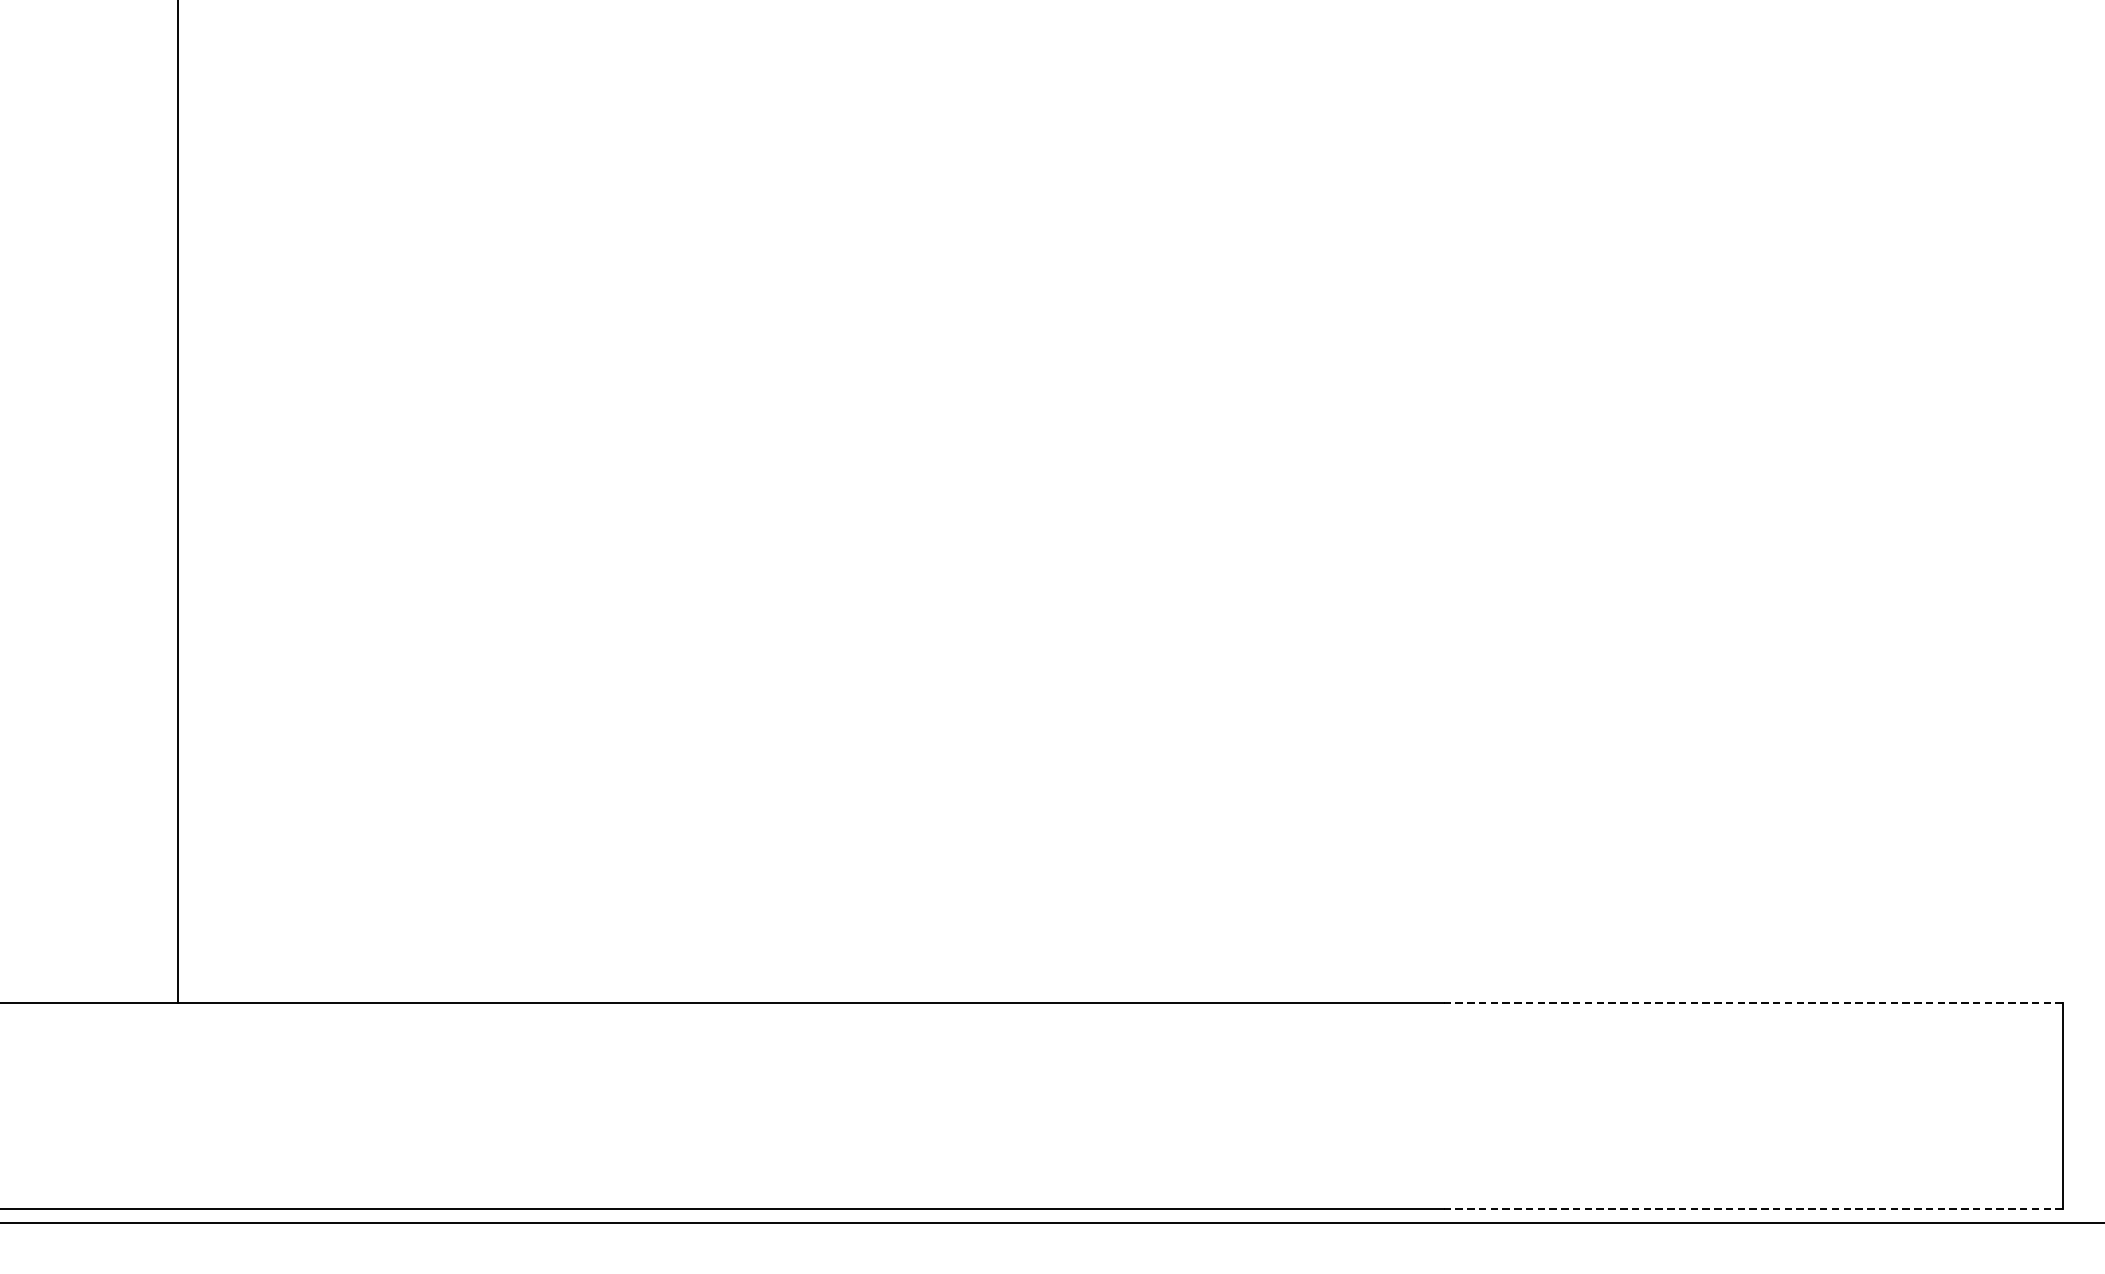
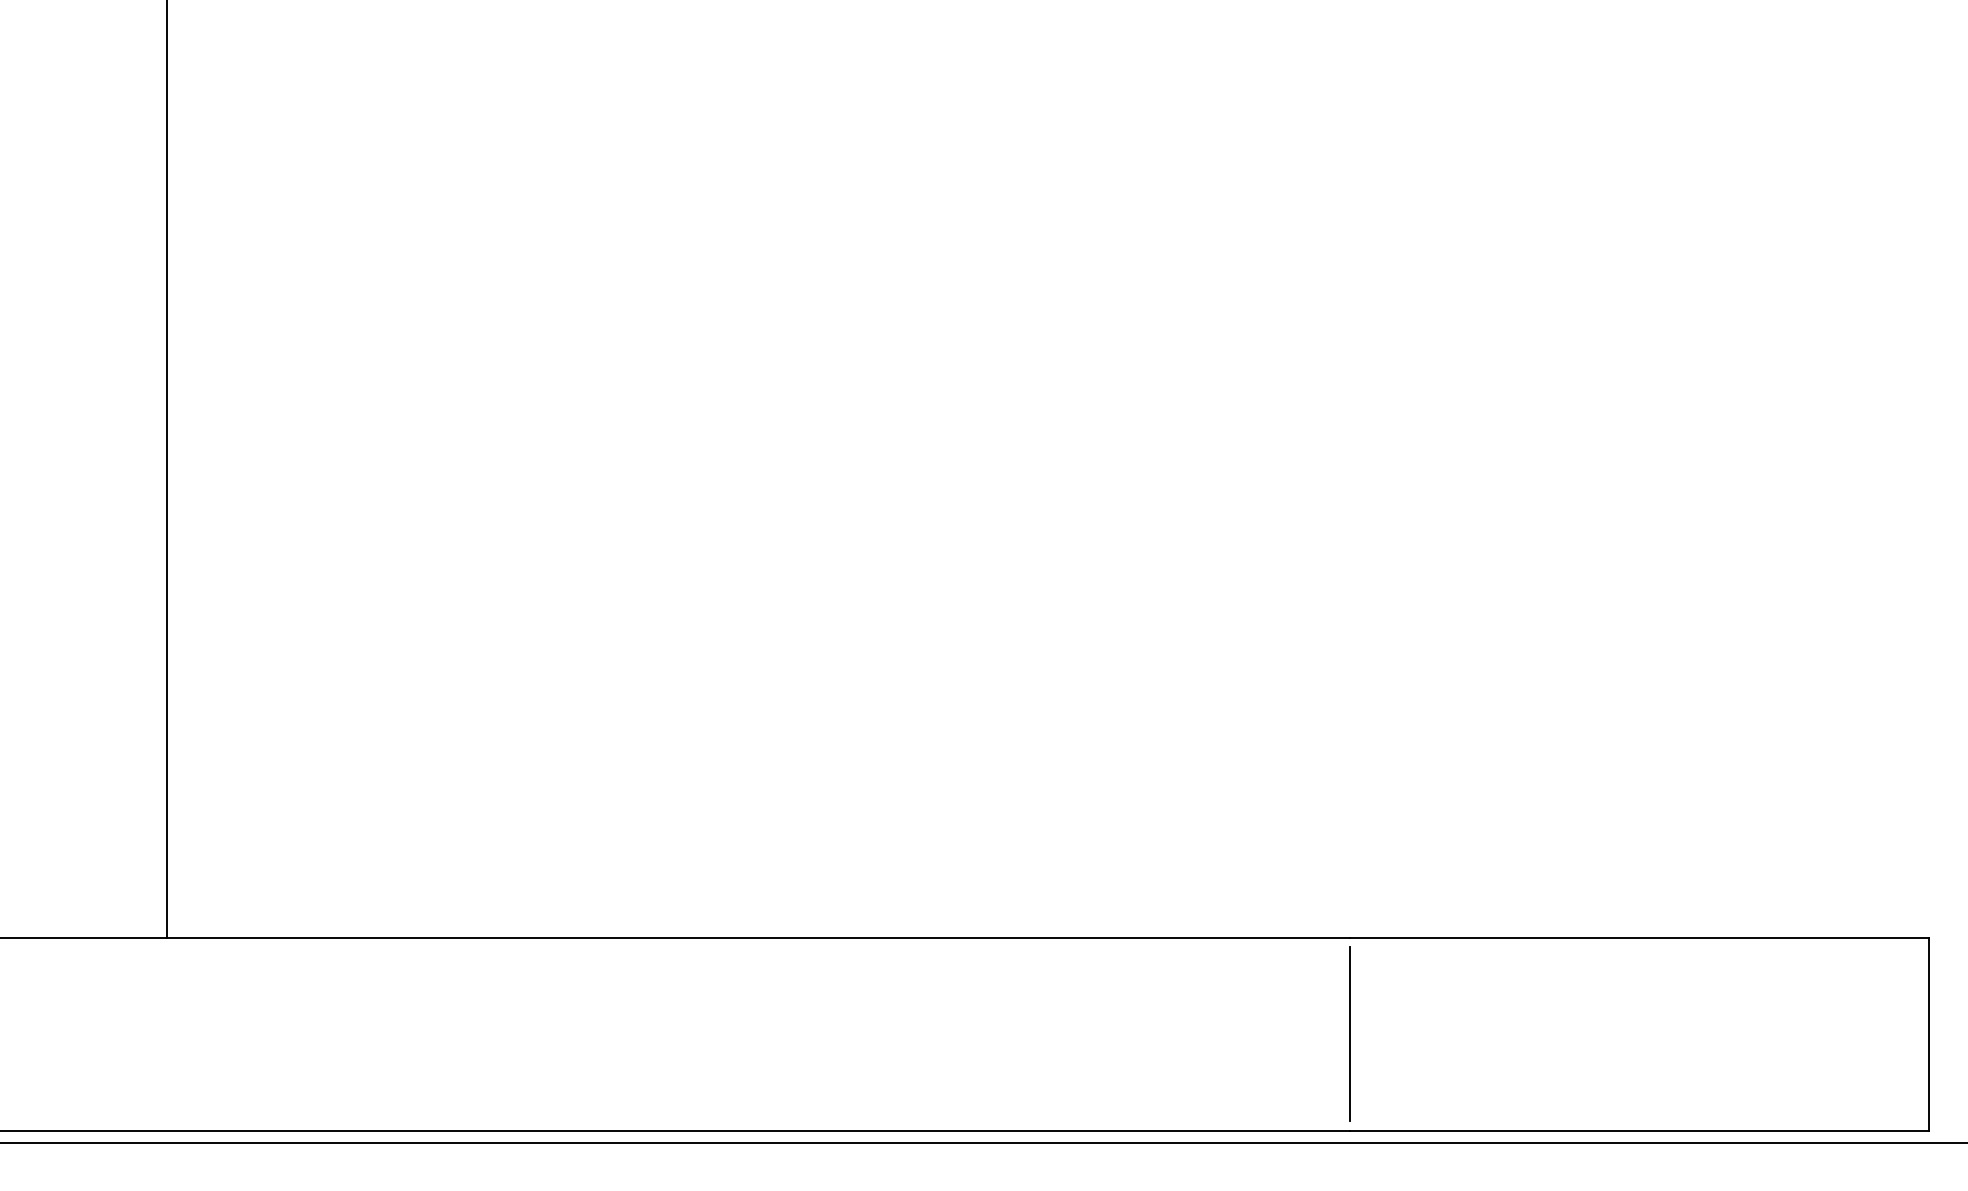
line: (1753, 1002) -> (1639, 937), dashed -> solid
line: (1443, 1105) -> (1349, 1033), added
line: (1752, 1209) -> (1638, 1130), dashed -> solid

